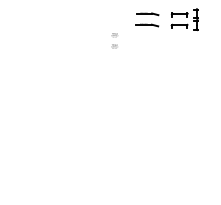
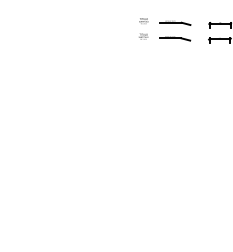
text: (114, 40) -> (143, 28), moved

